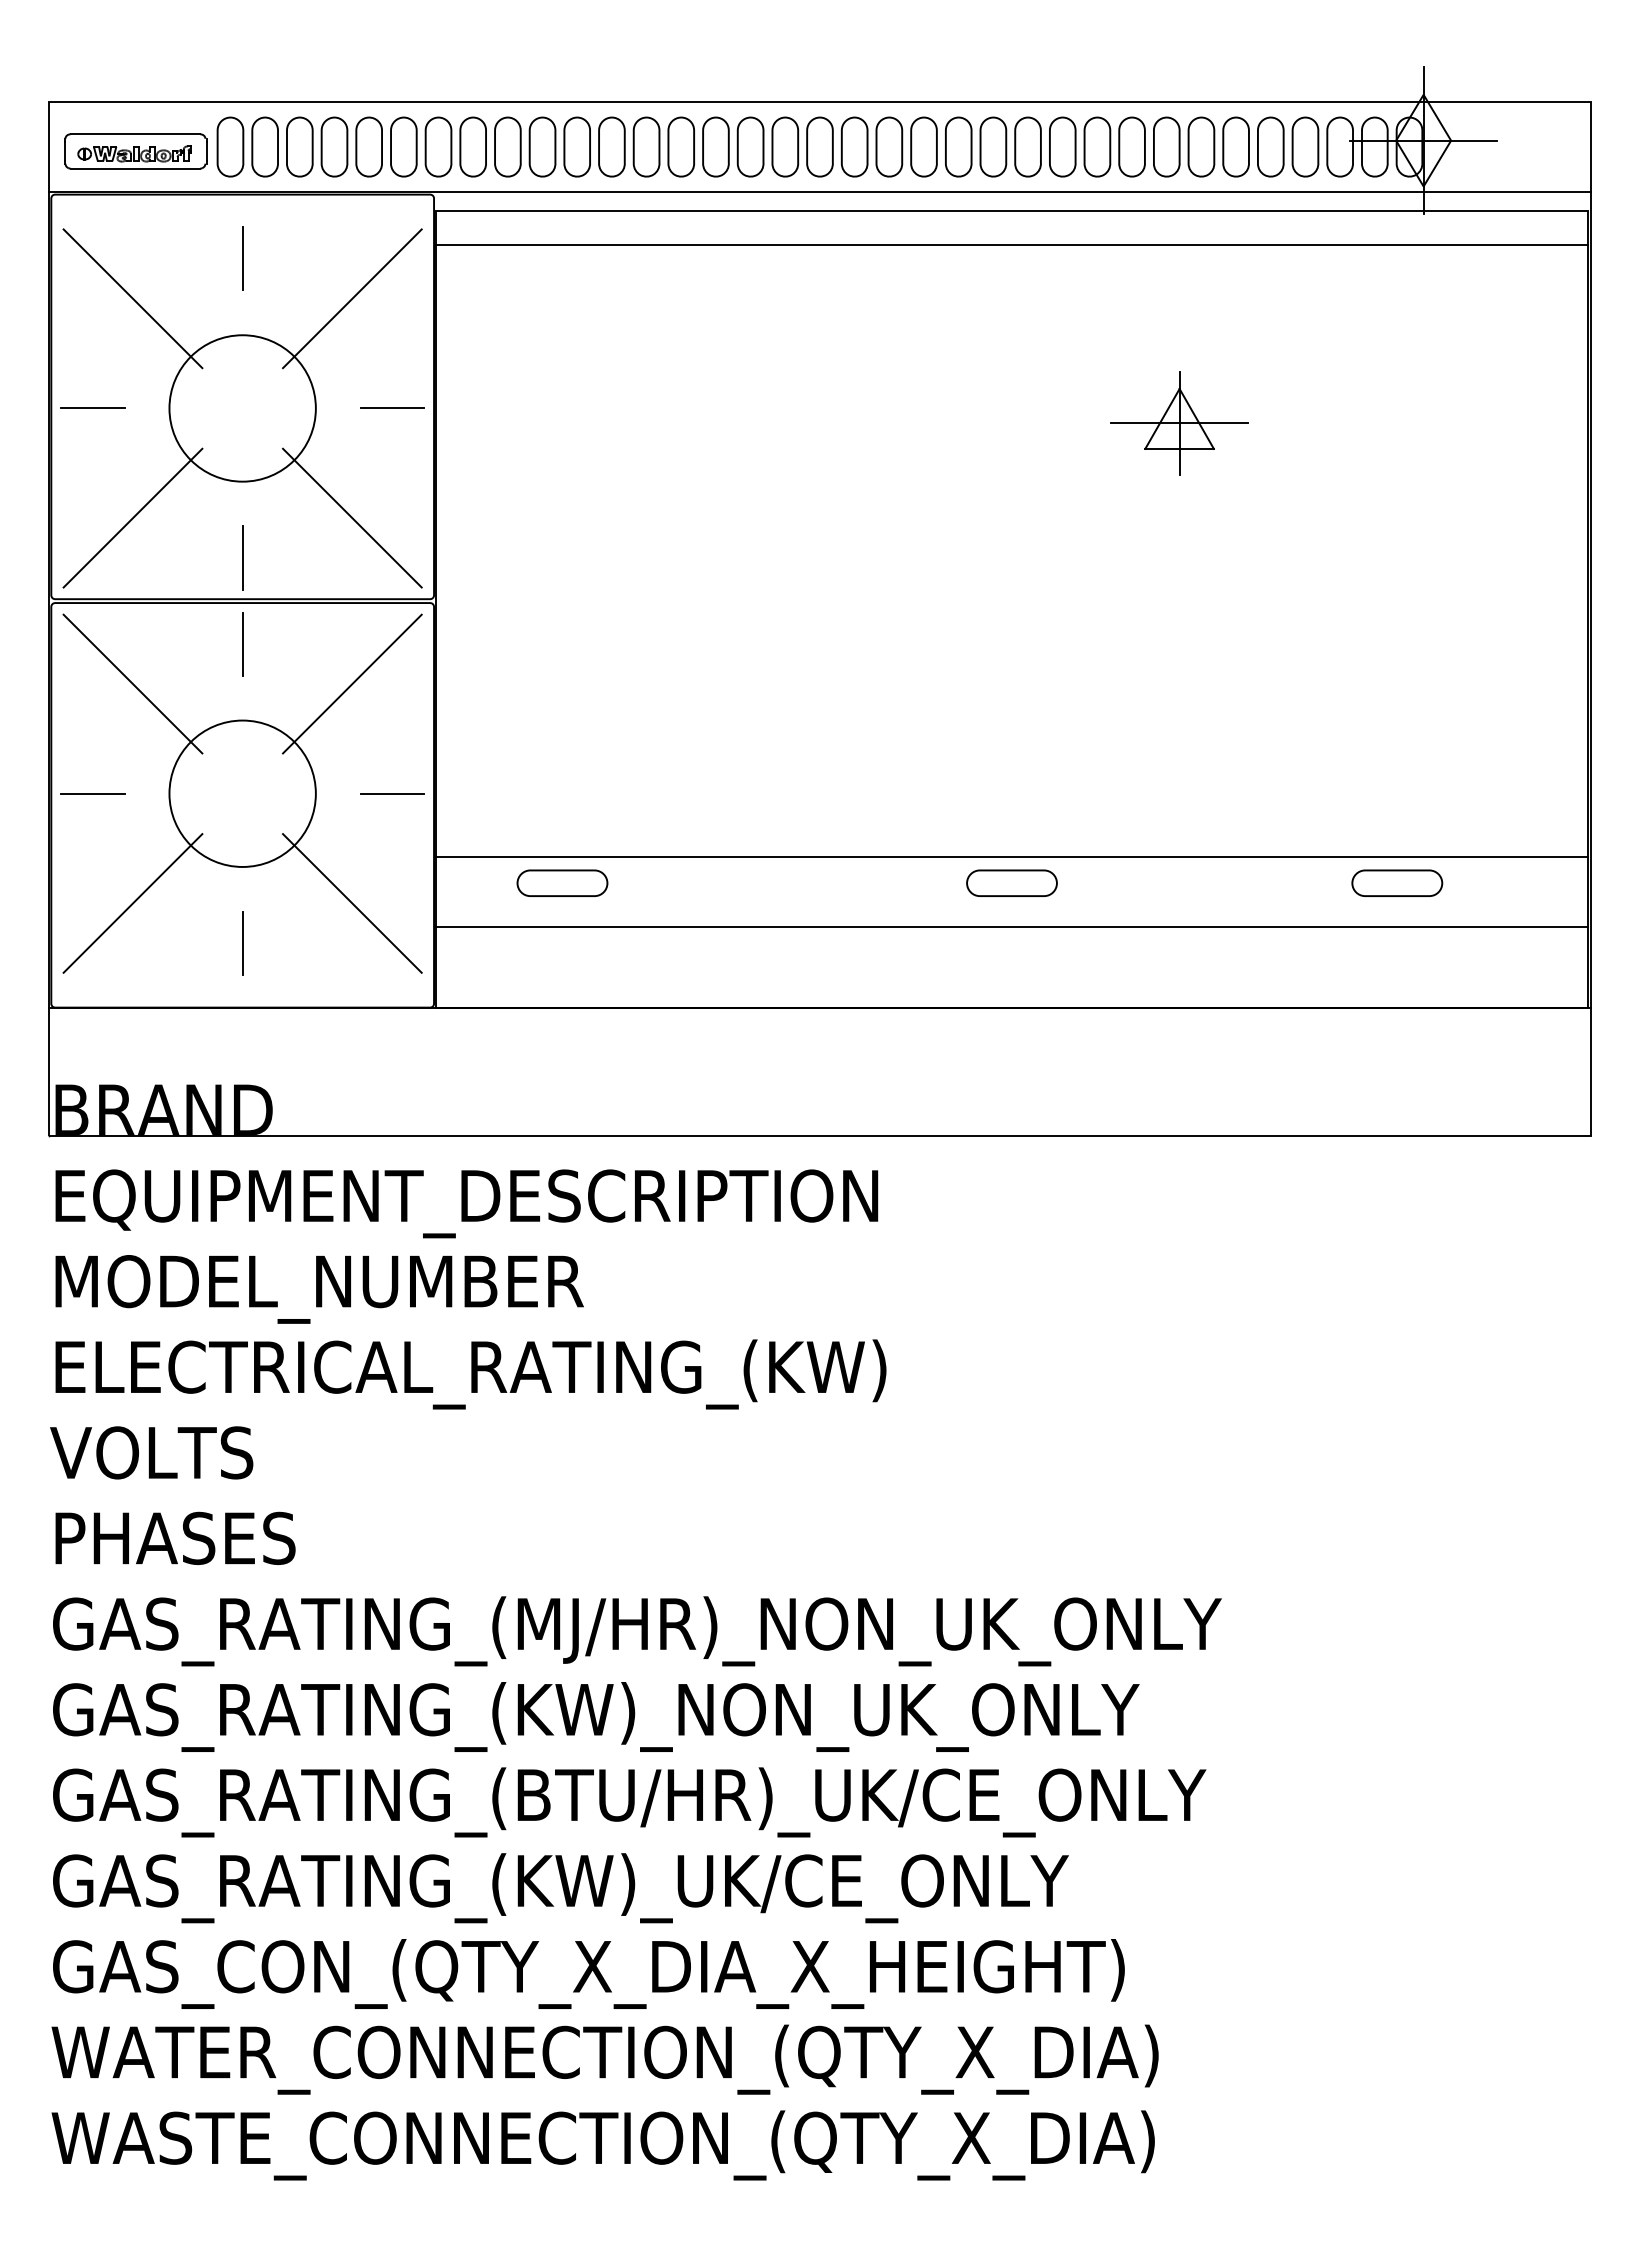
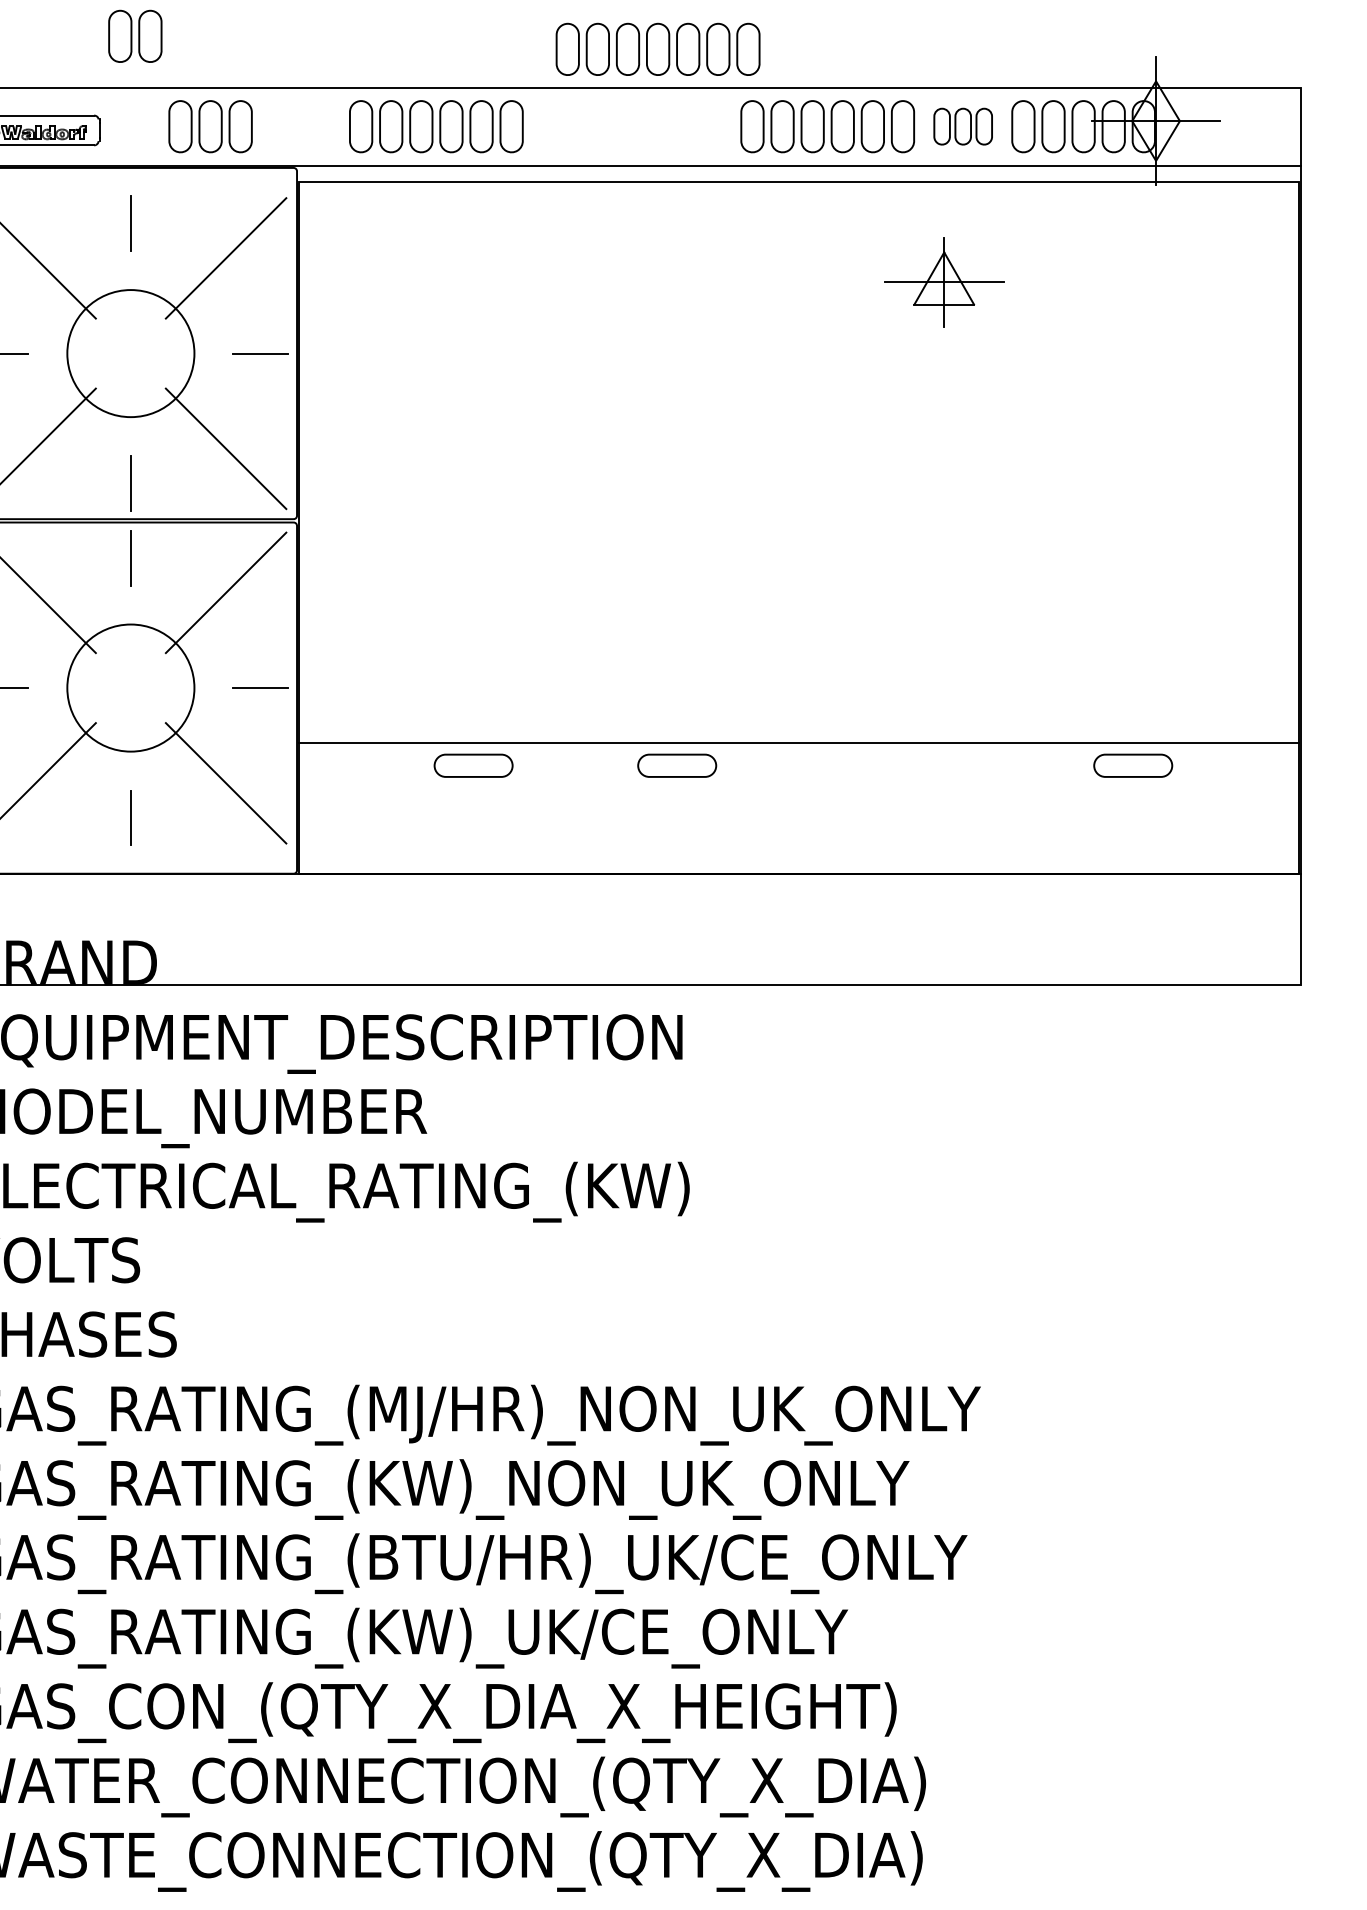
part: (247, 146) -> (135, 35), moved
part: (438, 146) -> (300, 126), removed
part: (819, 146) -> (657, 48), moved
part: (1201, 146) -> (963, 126), size x0.7
line: (1011, 244) -> (798, 211), removed
part: (1179, 423) -> (944, 282), moved
part: (562, 882) -> (473, 765), moved
part: (1011, 882) -> (676, 765), moved
line: (1011, 926) -> (798, 803), removed

